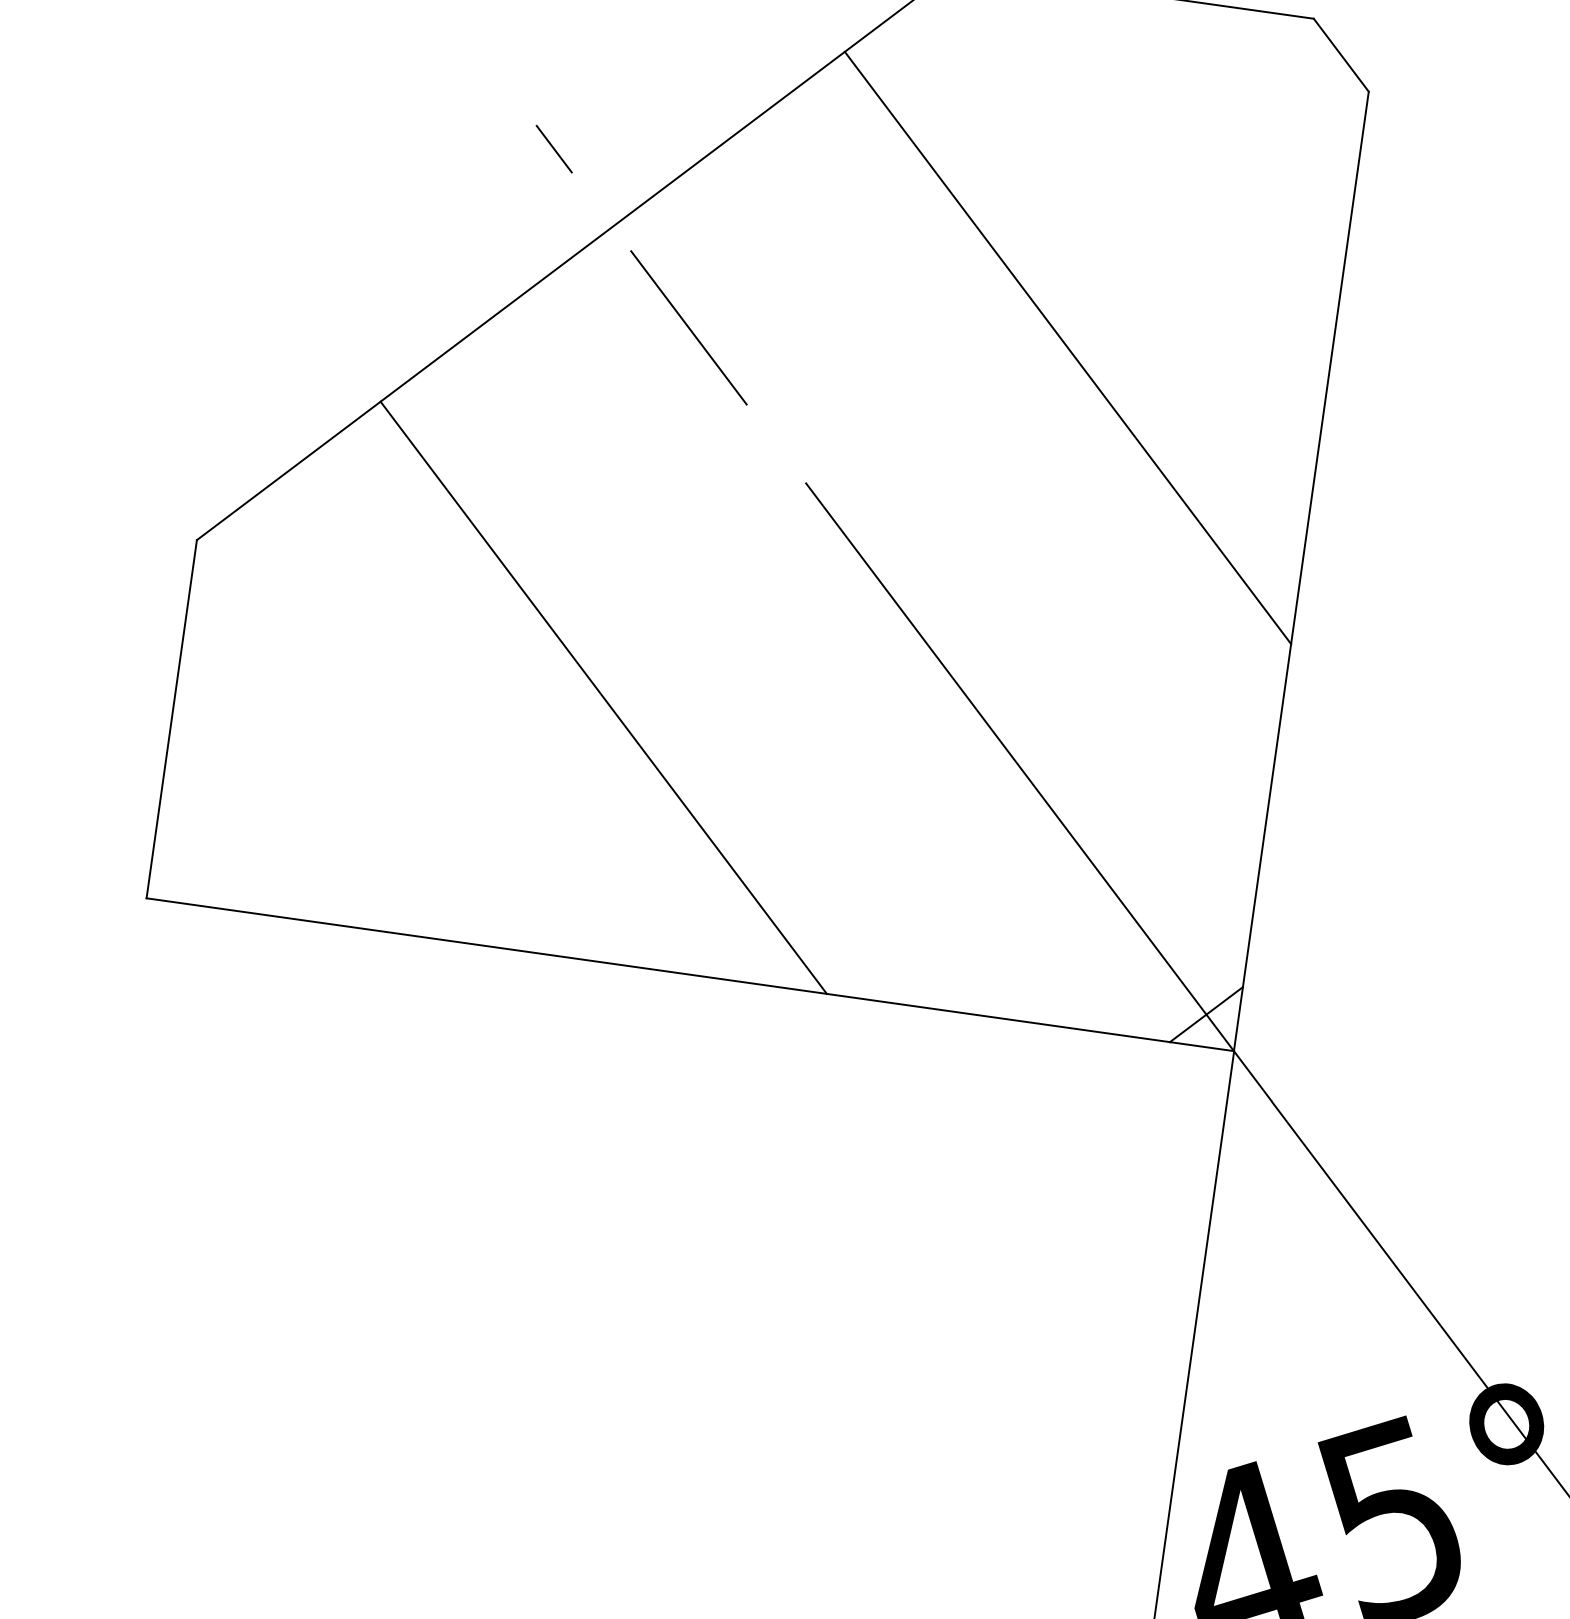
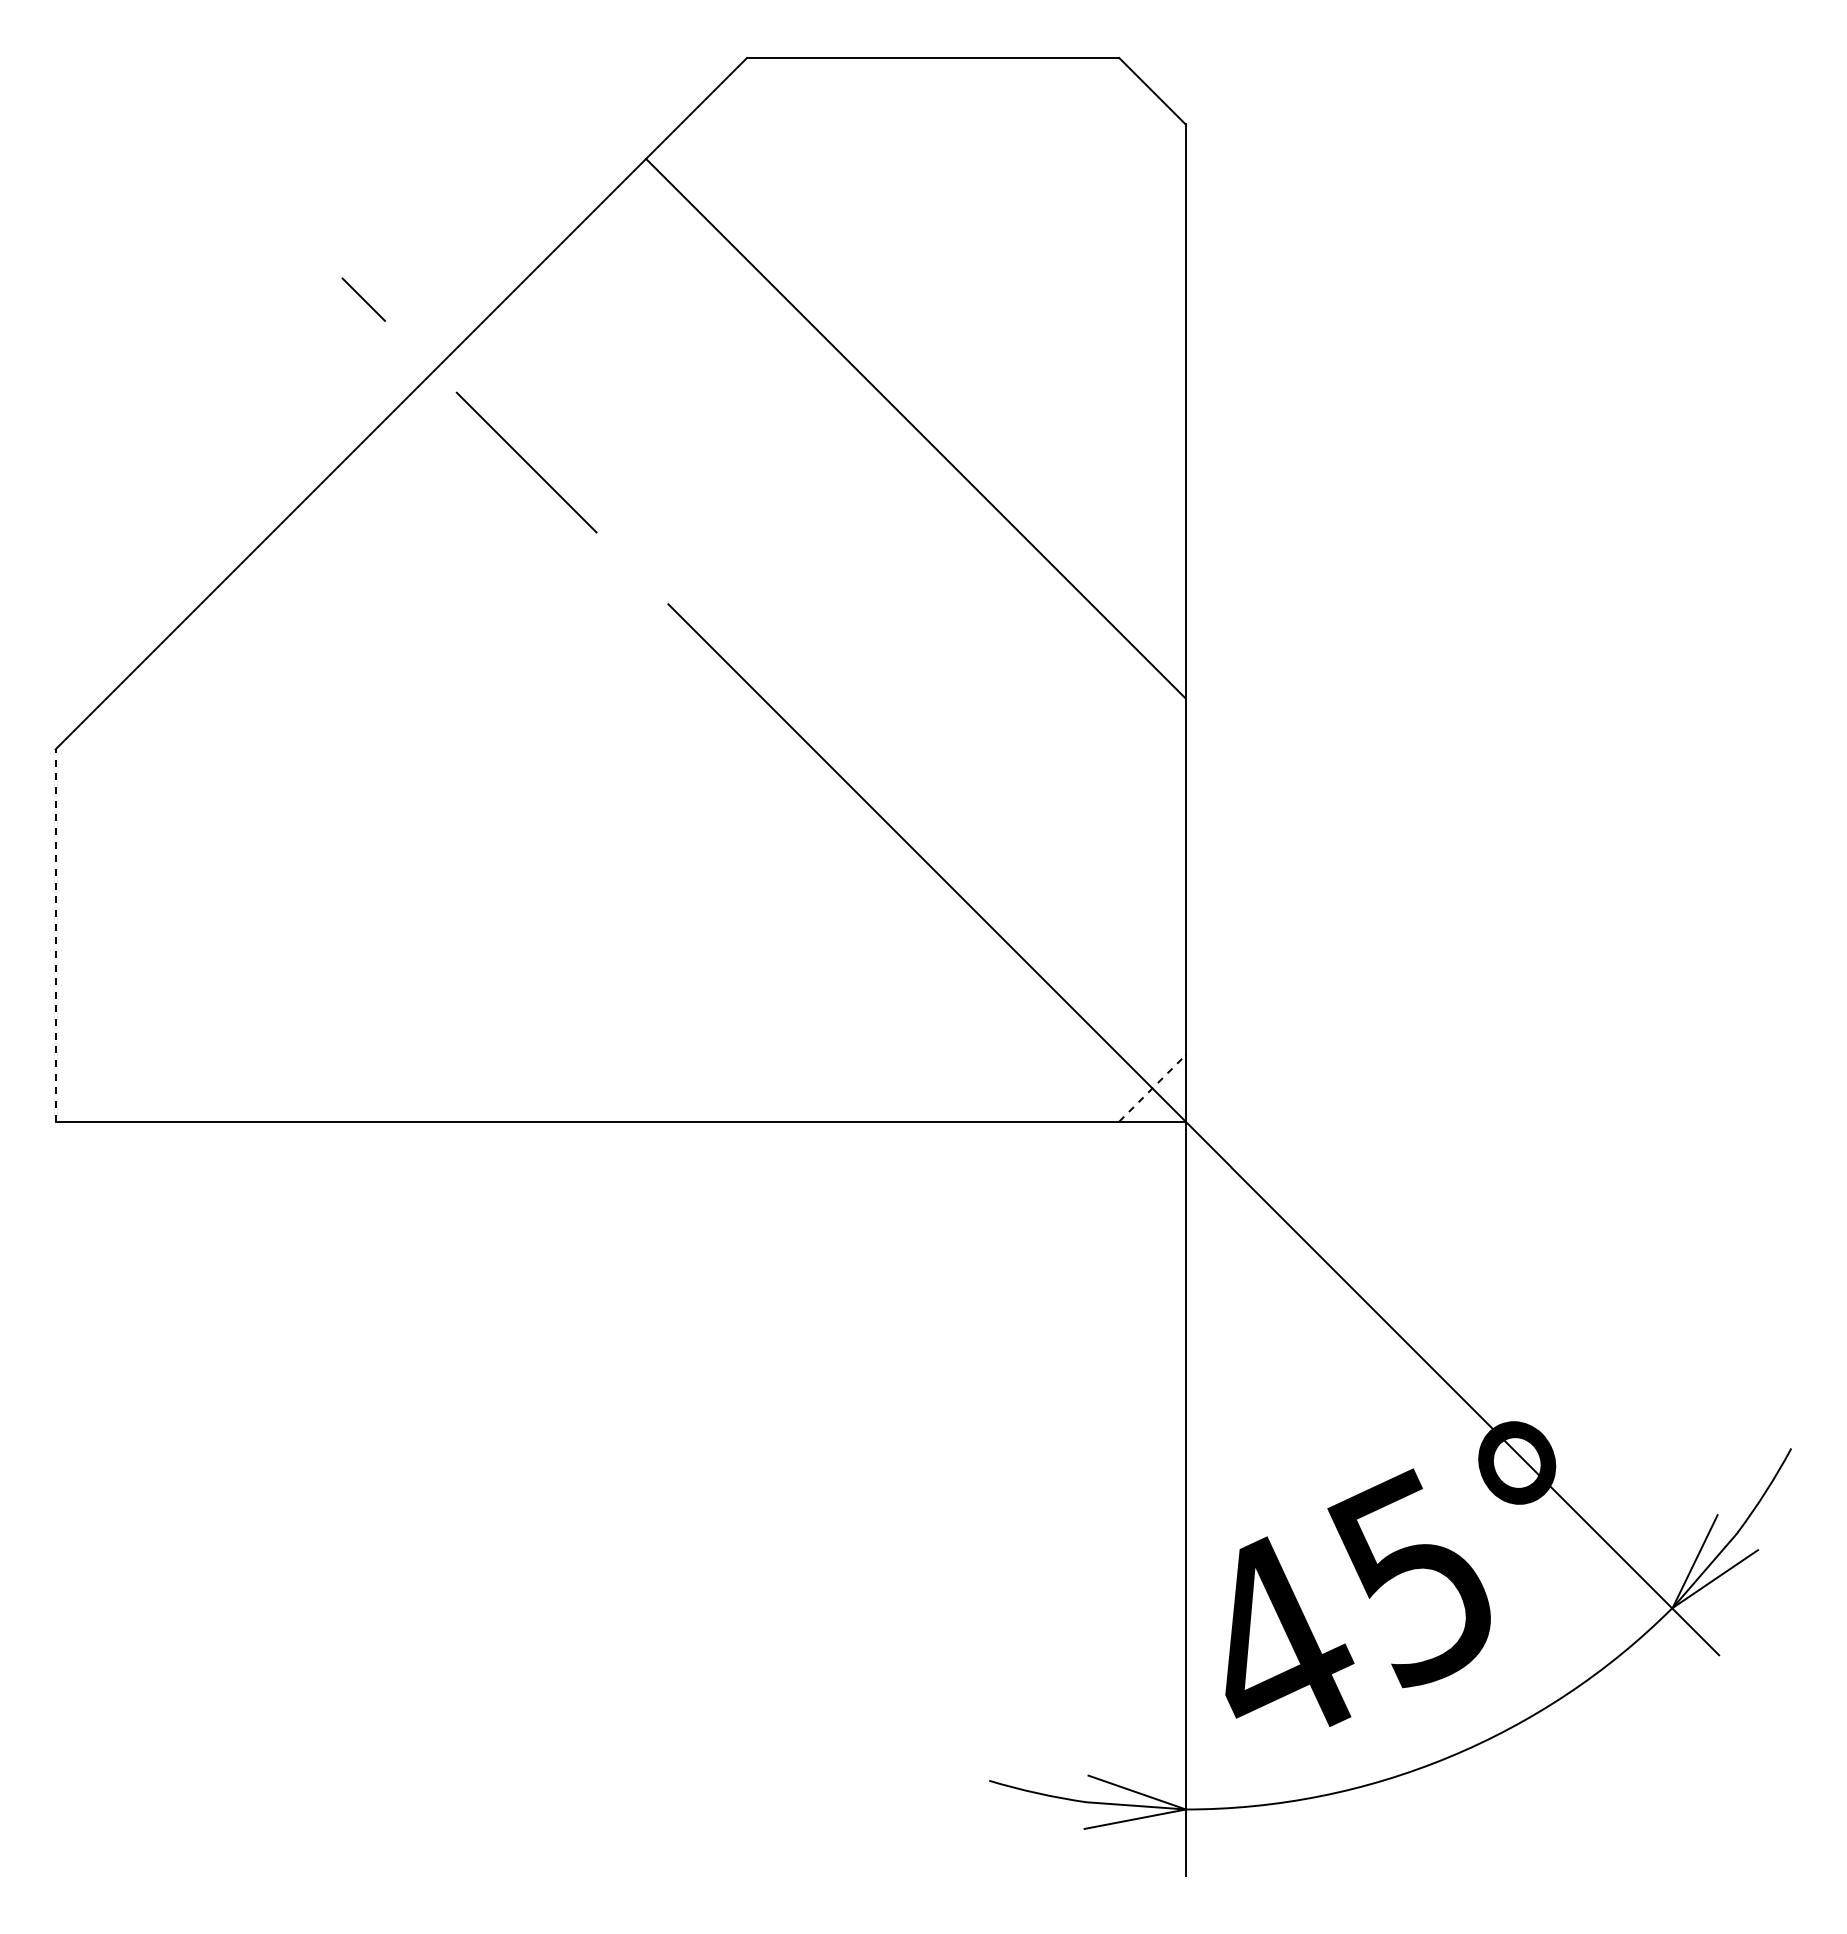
line: (603, 697) -> (492, 851), removed
line: (171, 719) -> (55, 935), solid -> dashed
line: (1206, 1014) -> (1152, 1088), solid -> dashed

